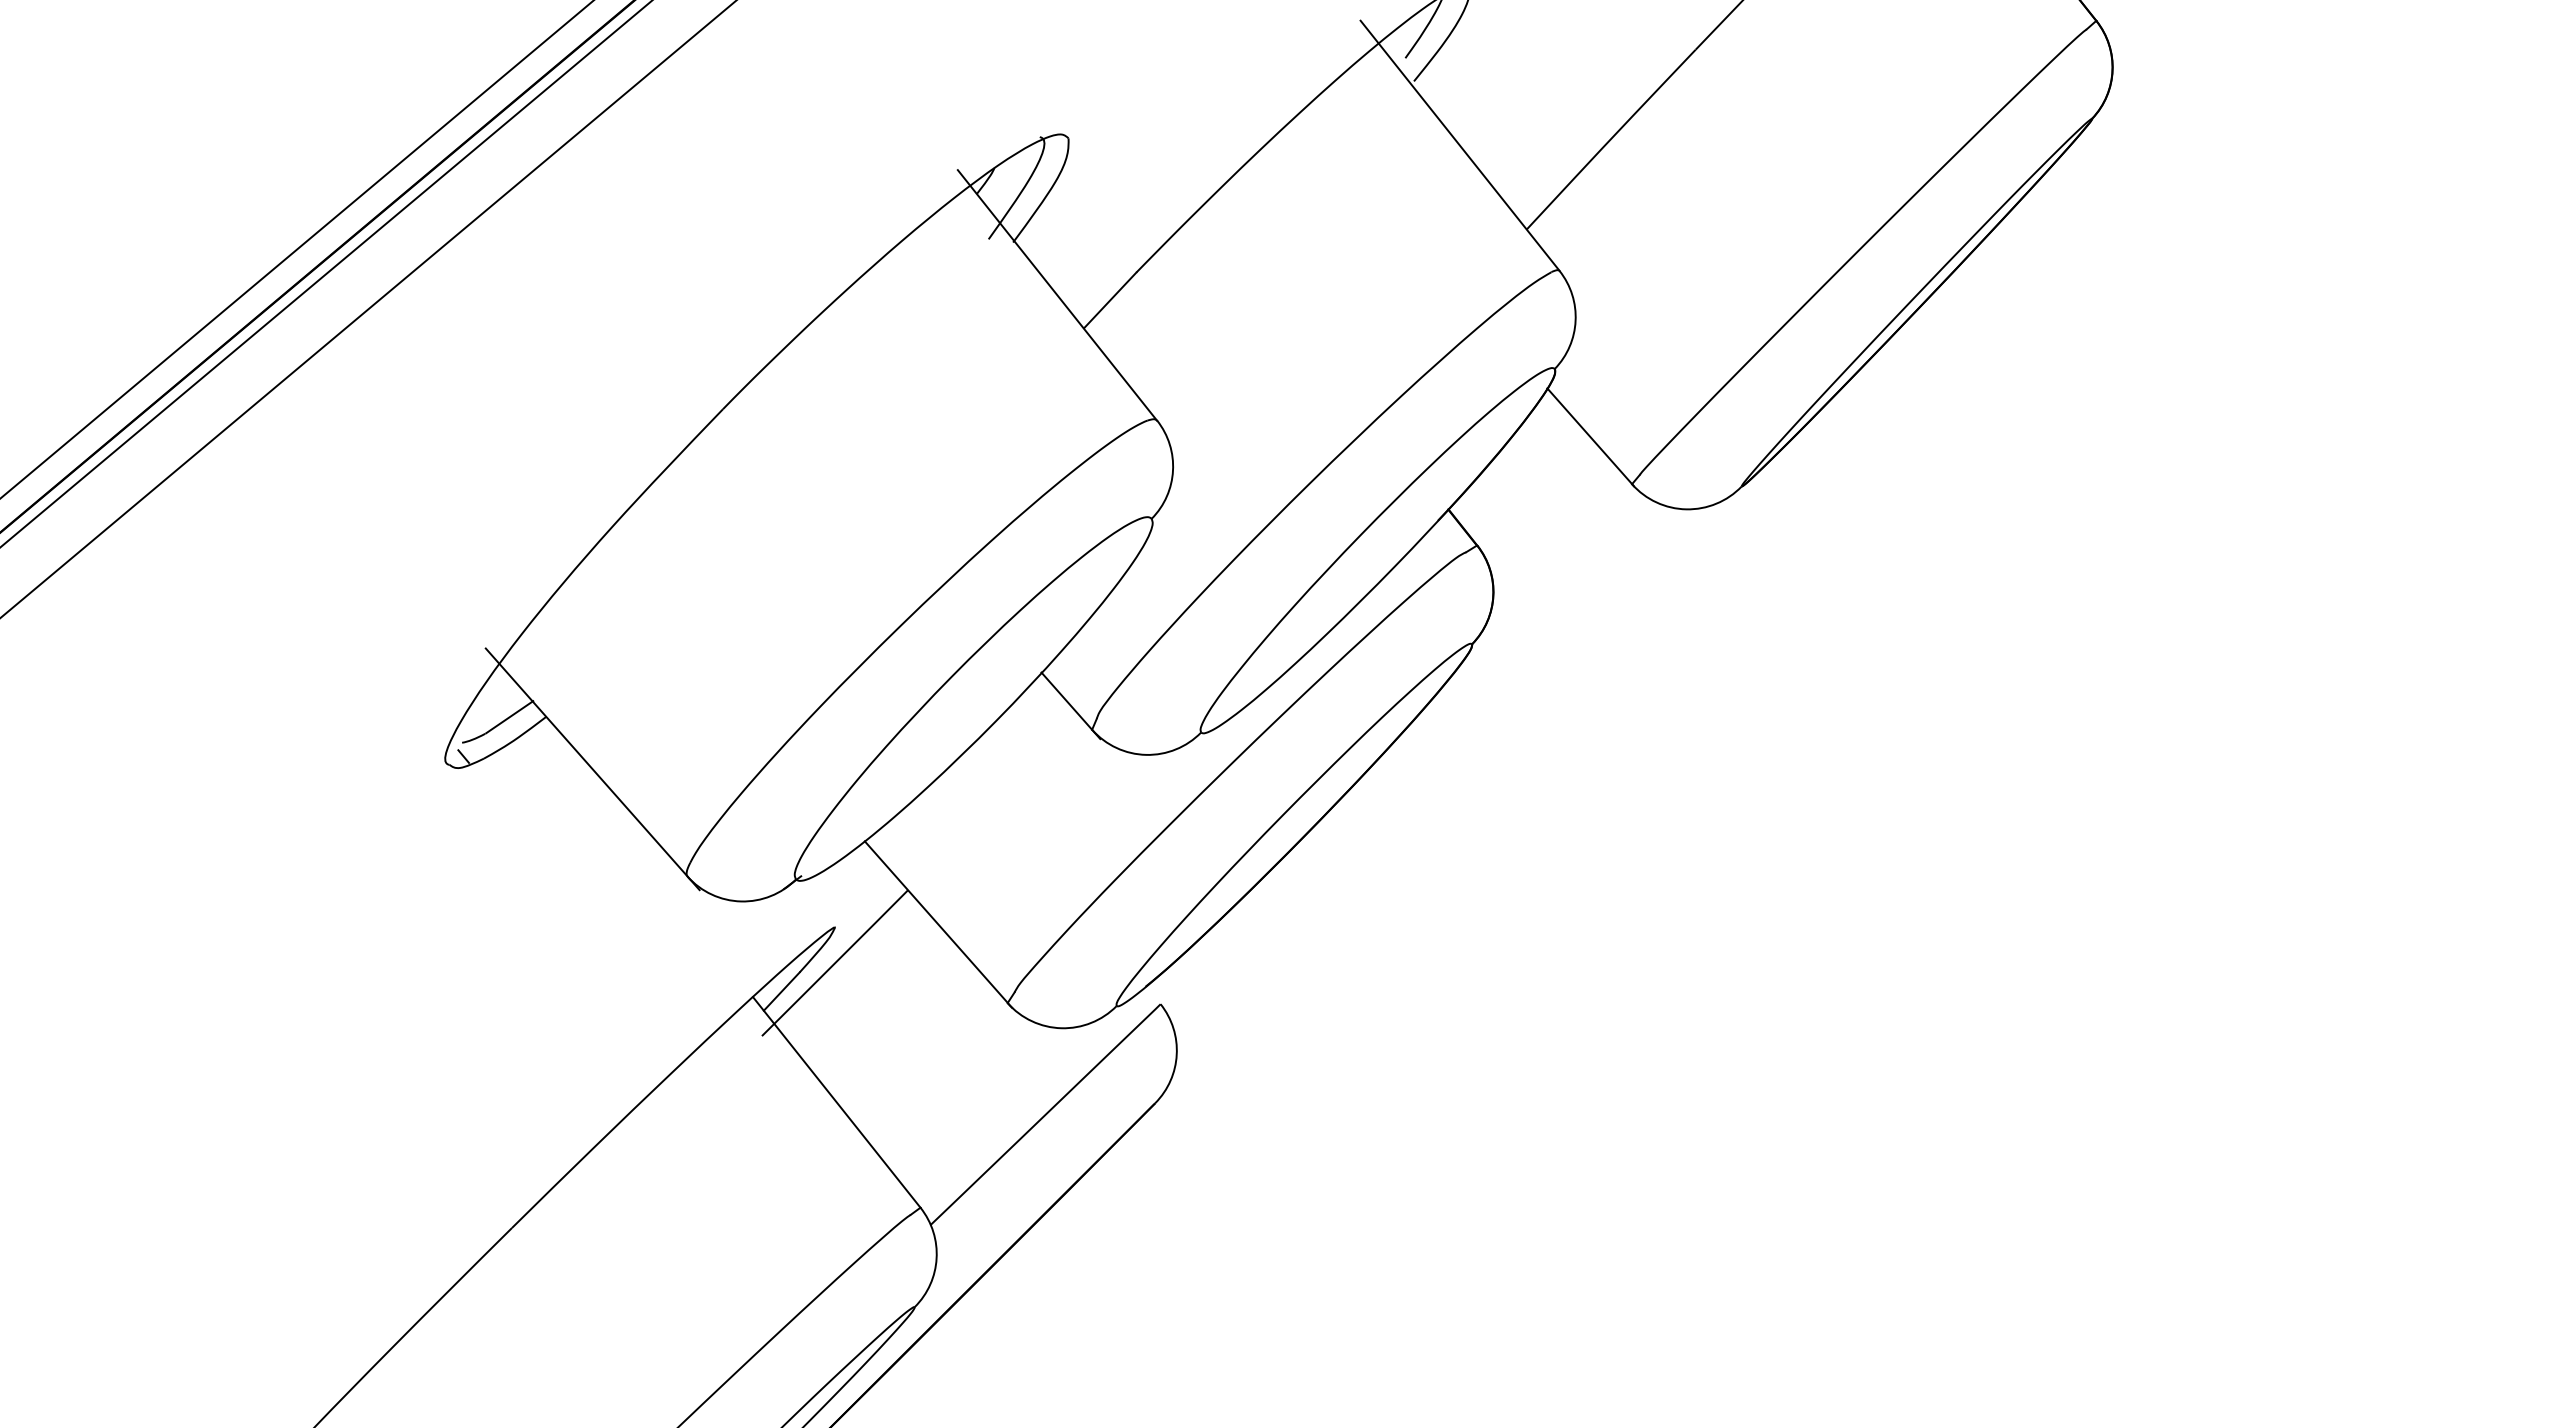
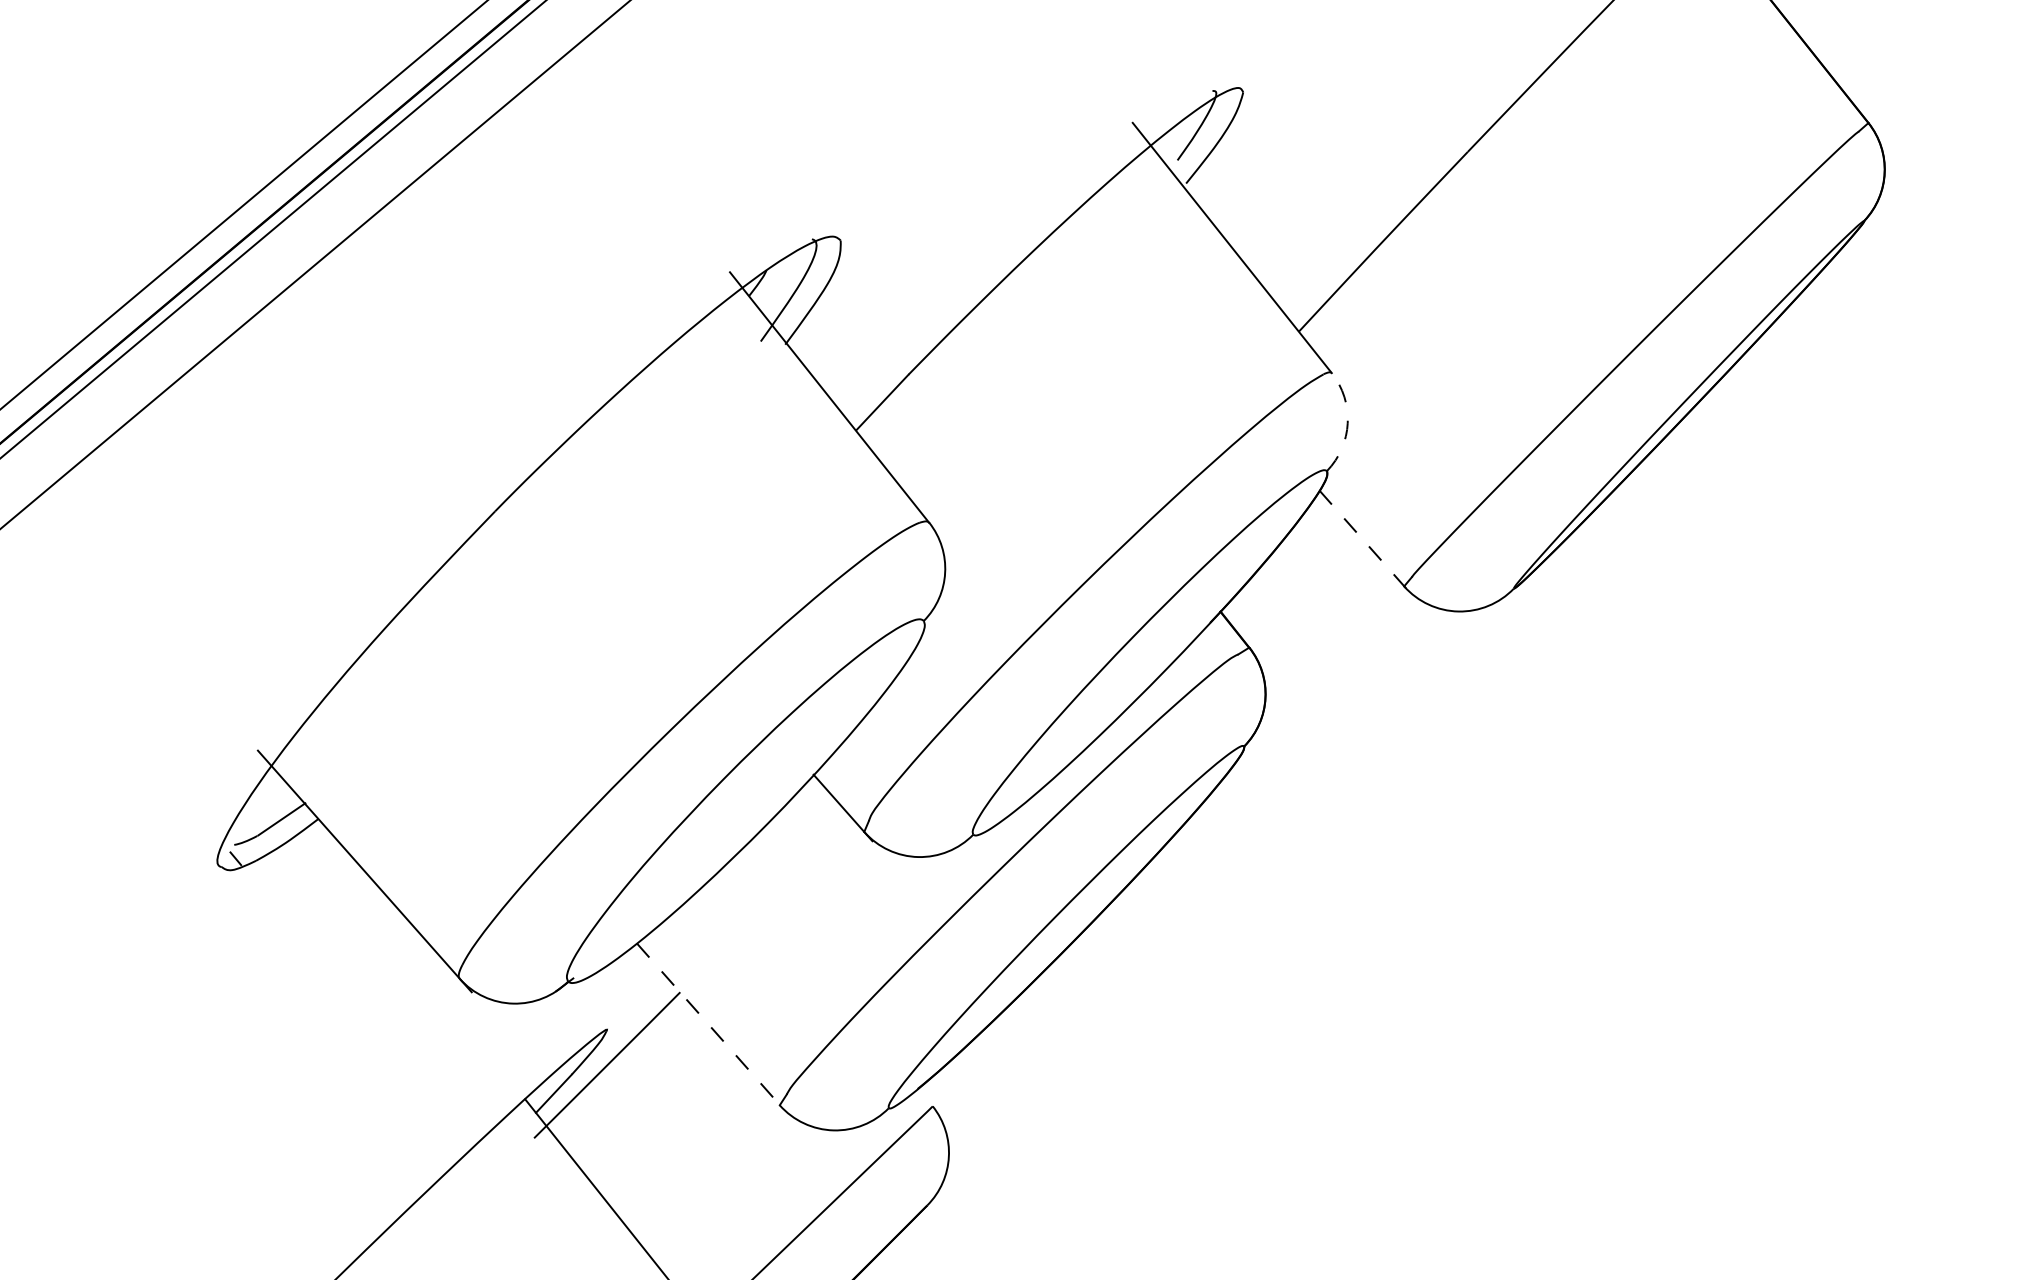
arc: (1575, 320) -> (1347, 422), solid -> dashed
line: (1590, 437) -> (1362, 539), solid -> dashed
line: (938, 925) -> (710, 1027), solid -> dashed

